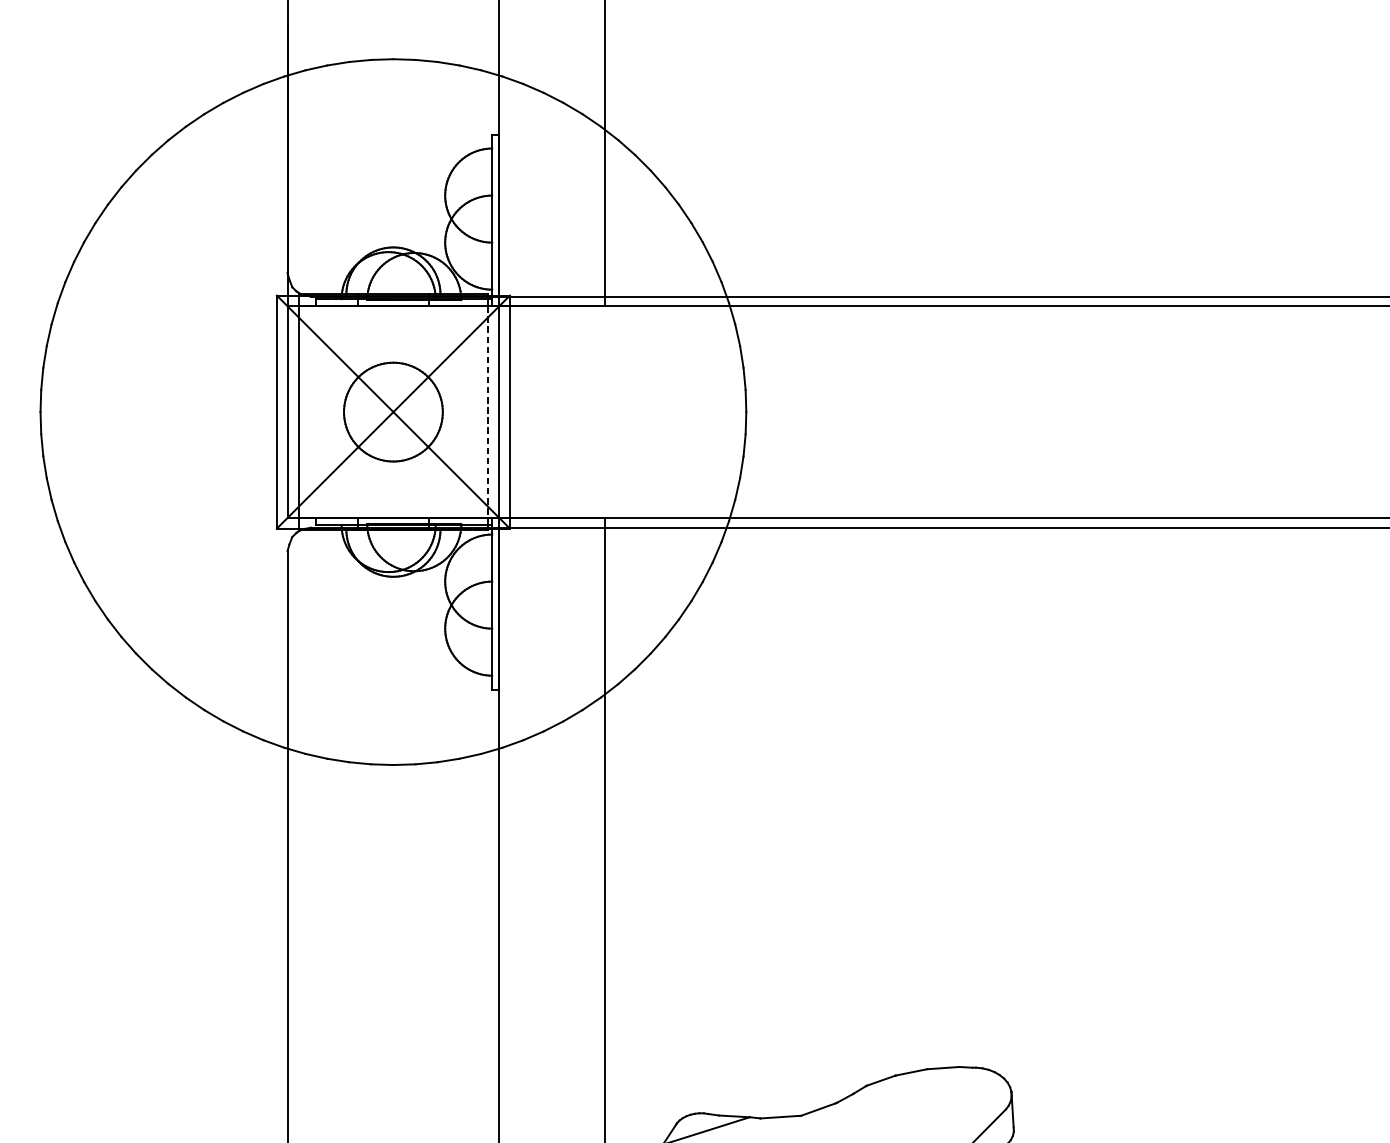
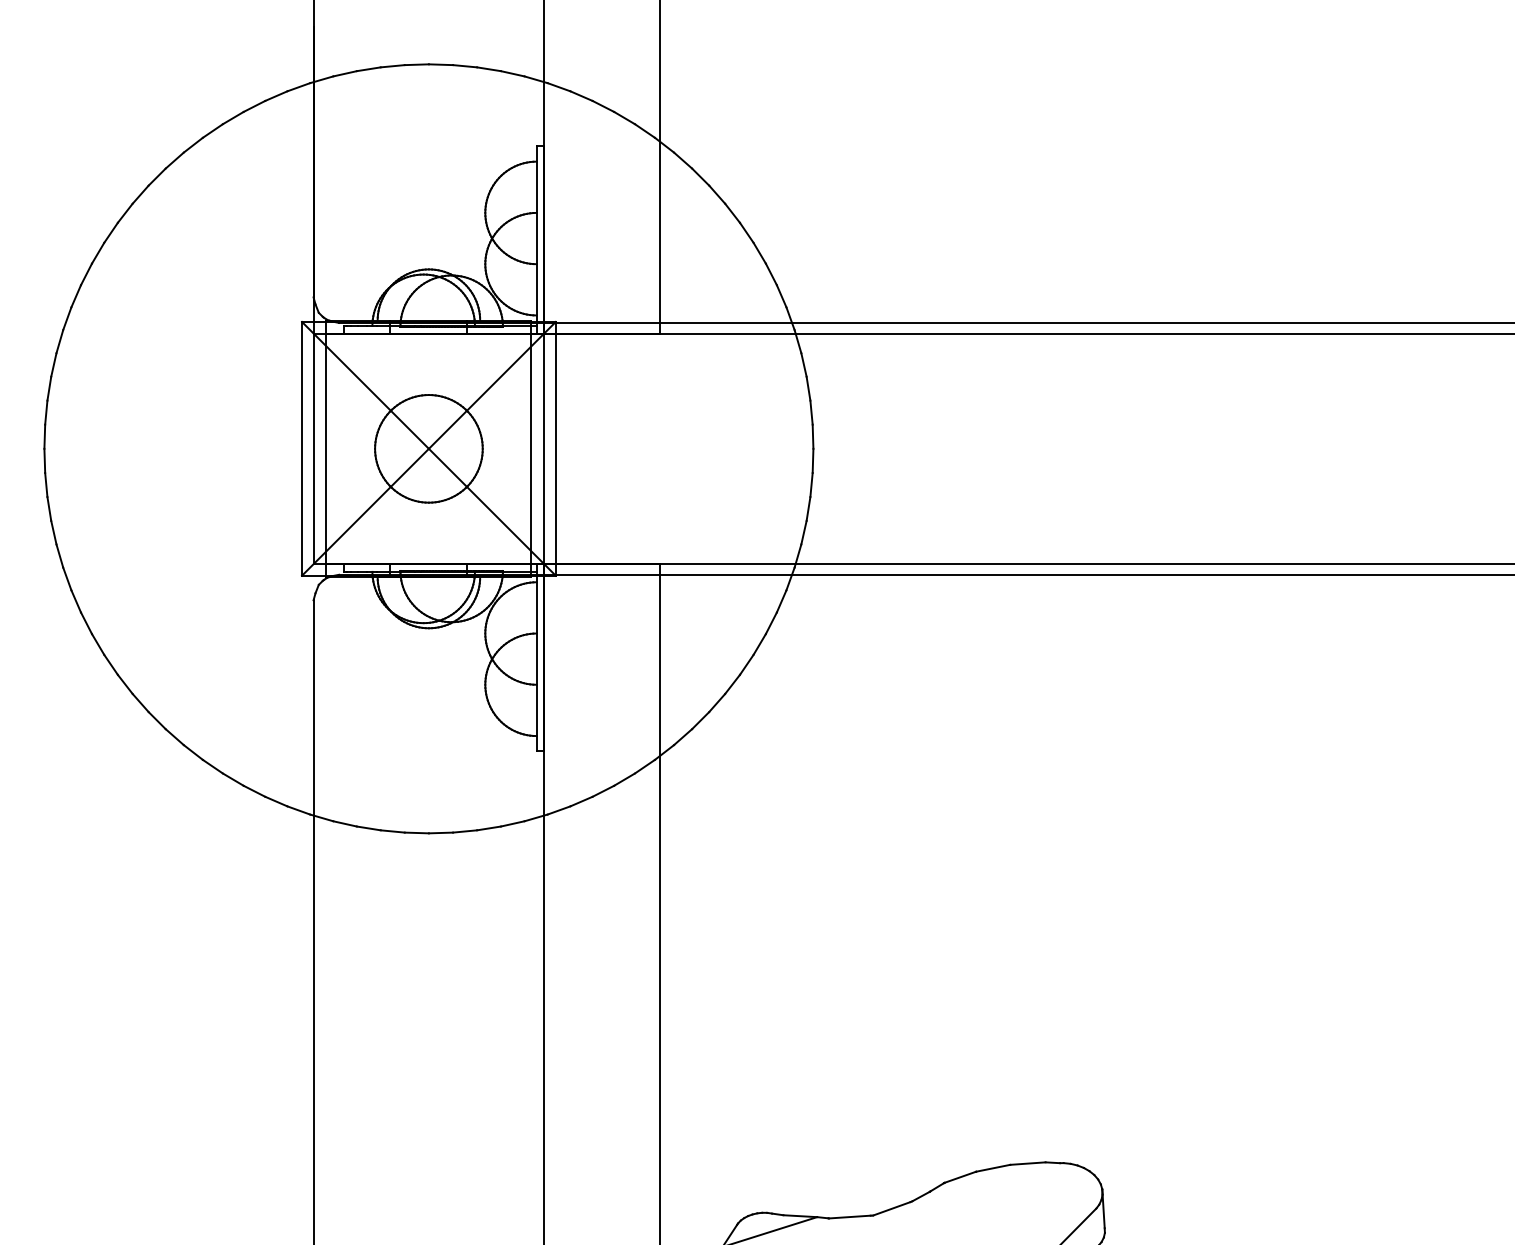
line: (487, 412) -> (531, 449), dashed -> solid

